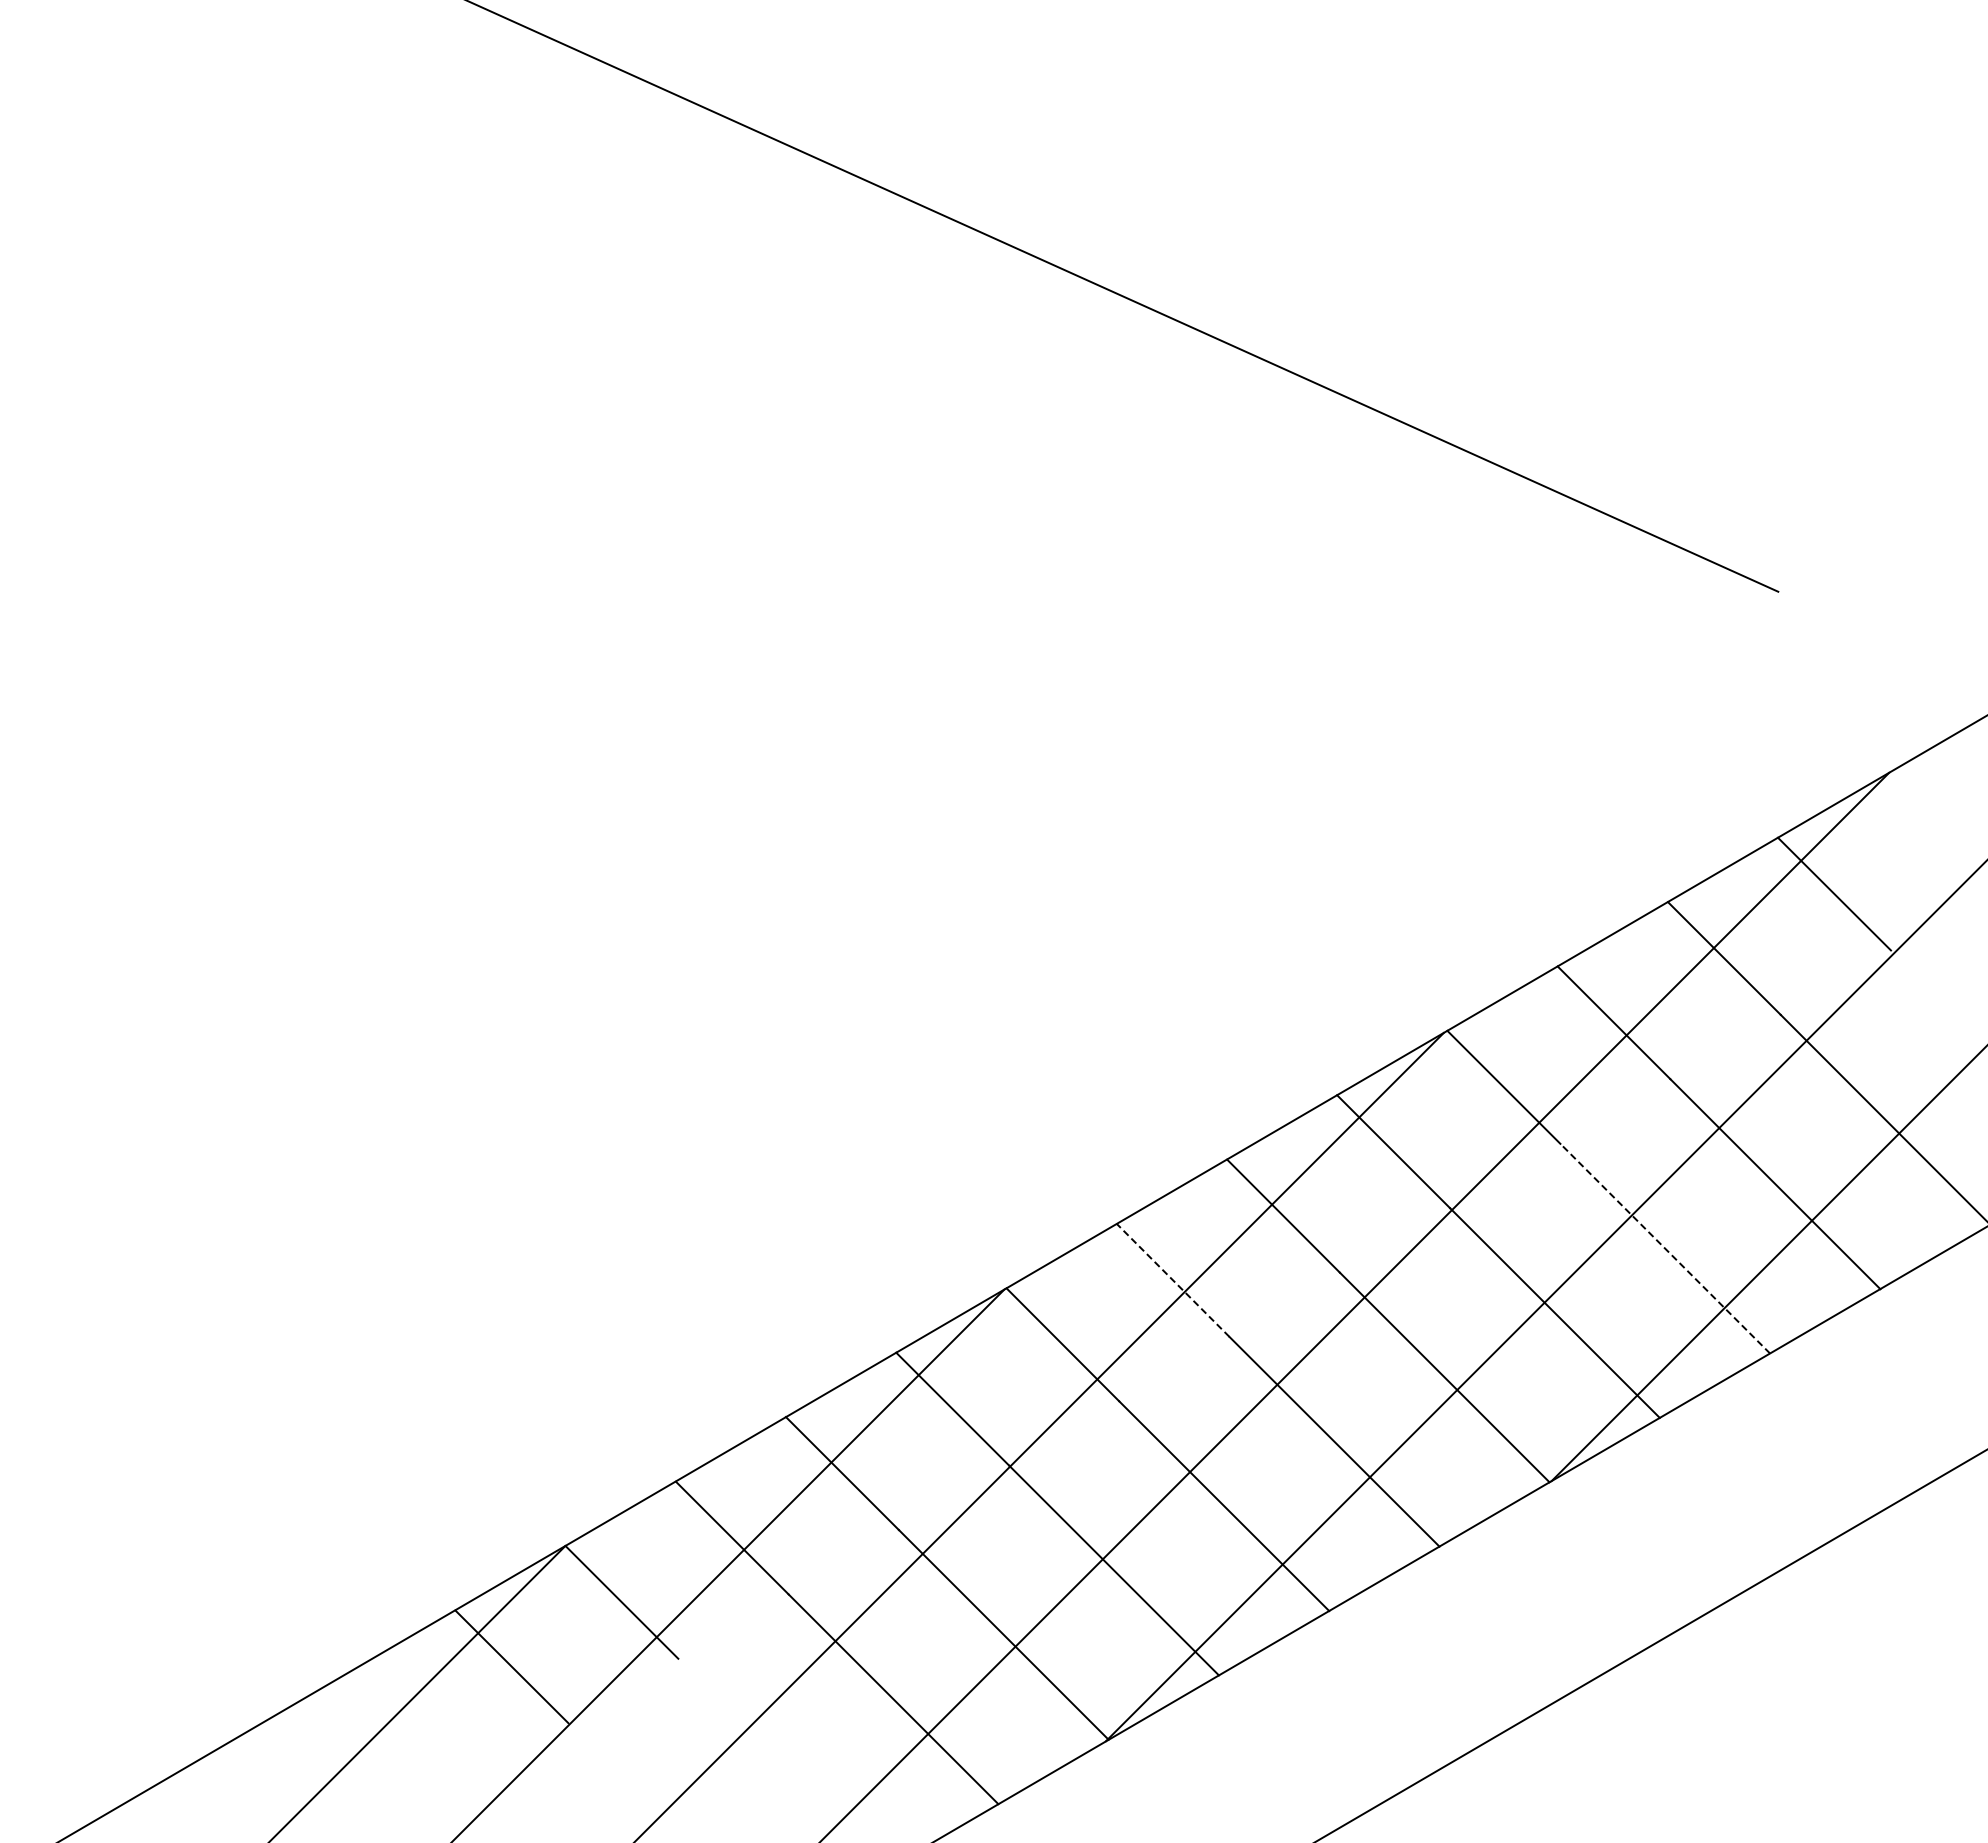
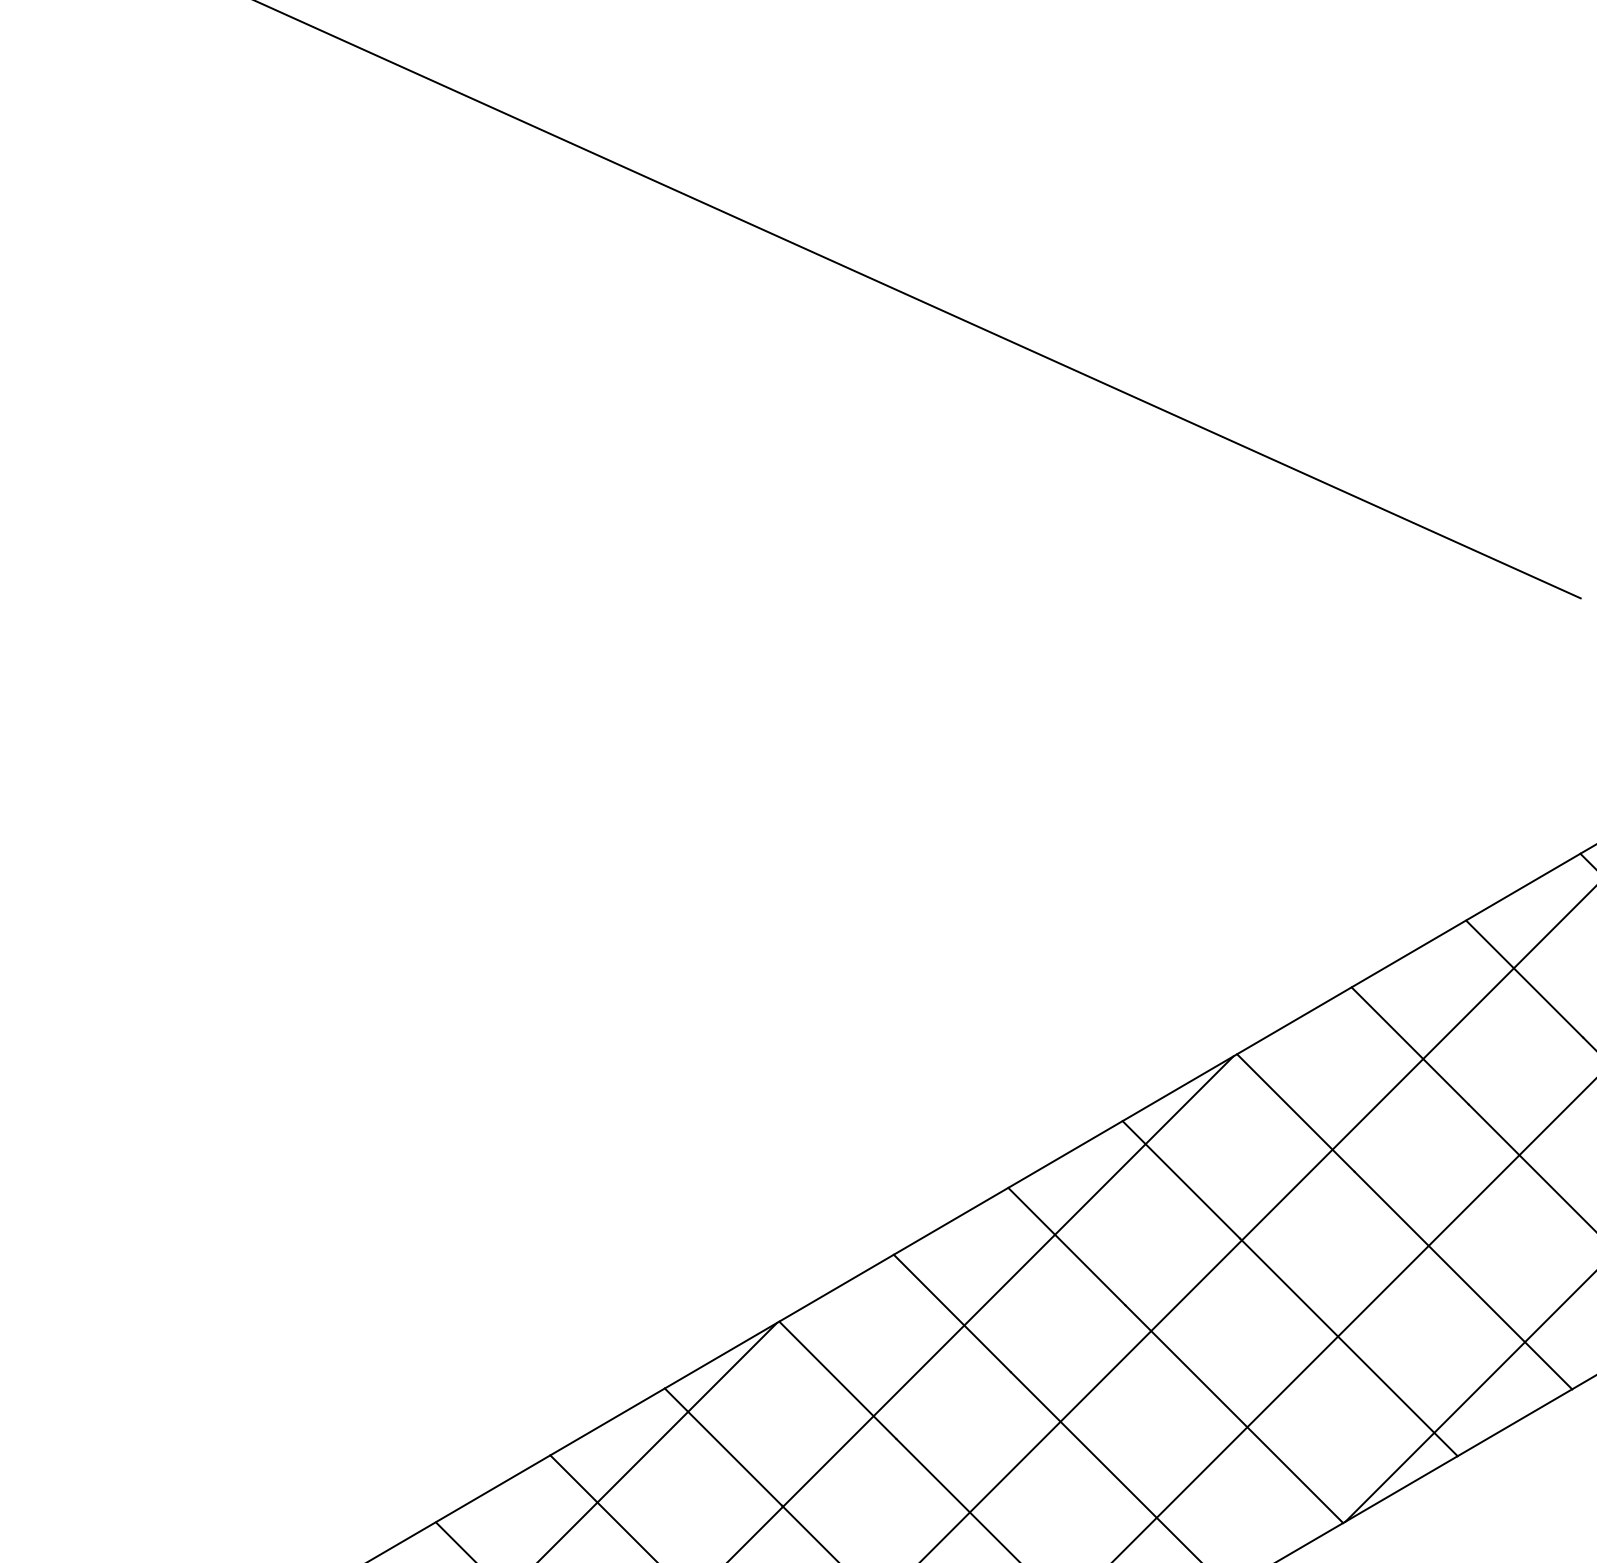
line: (1664, 1248) -> (1462, 1280), dashed -> solid
line: (1173, 1280) -> (952, 1313), dashed -> solid

